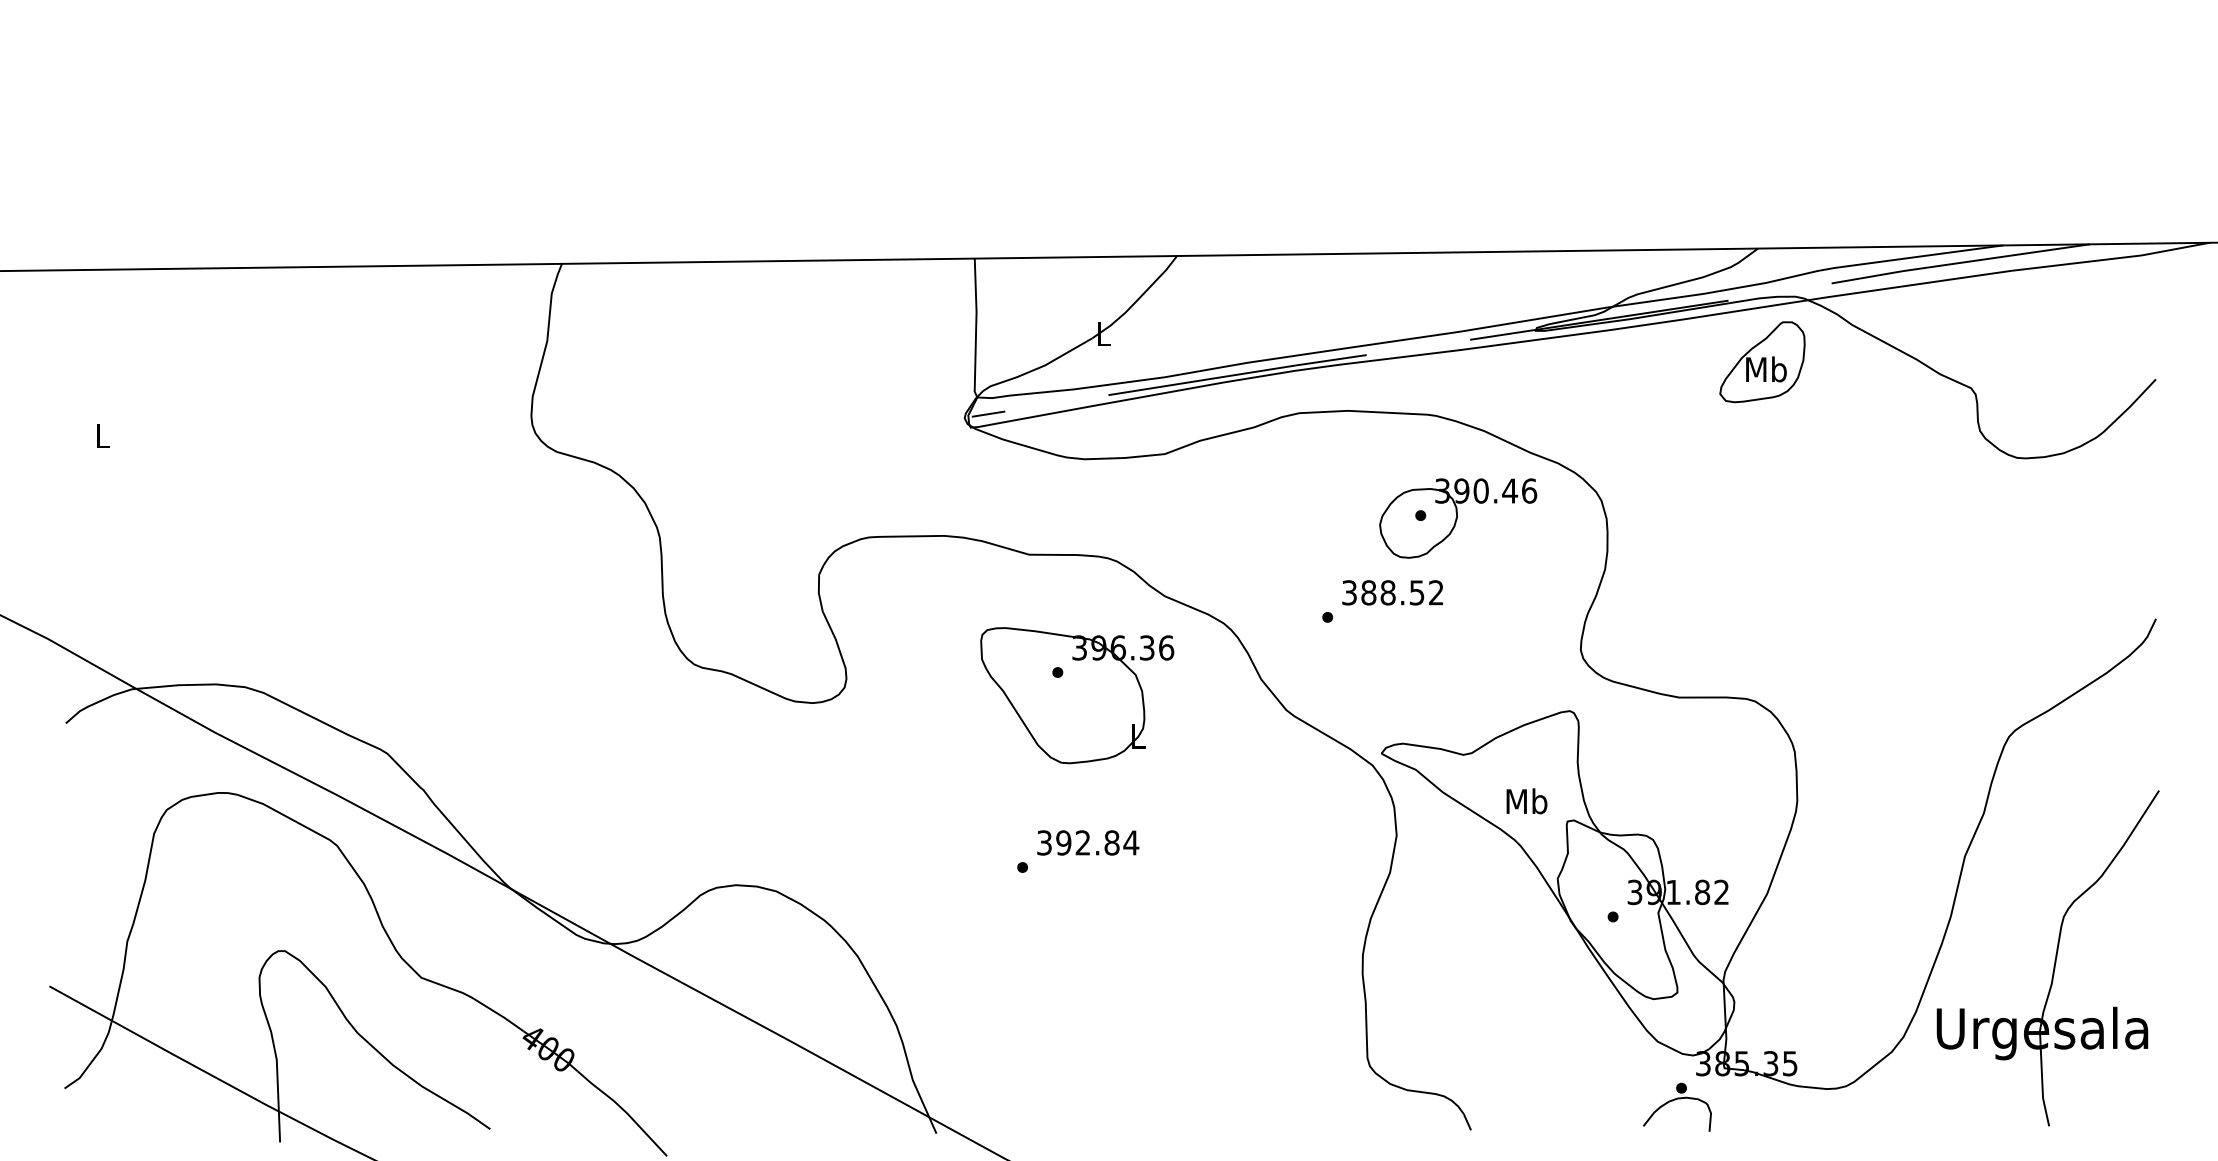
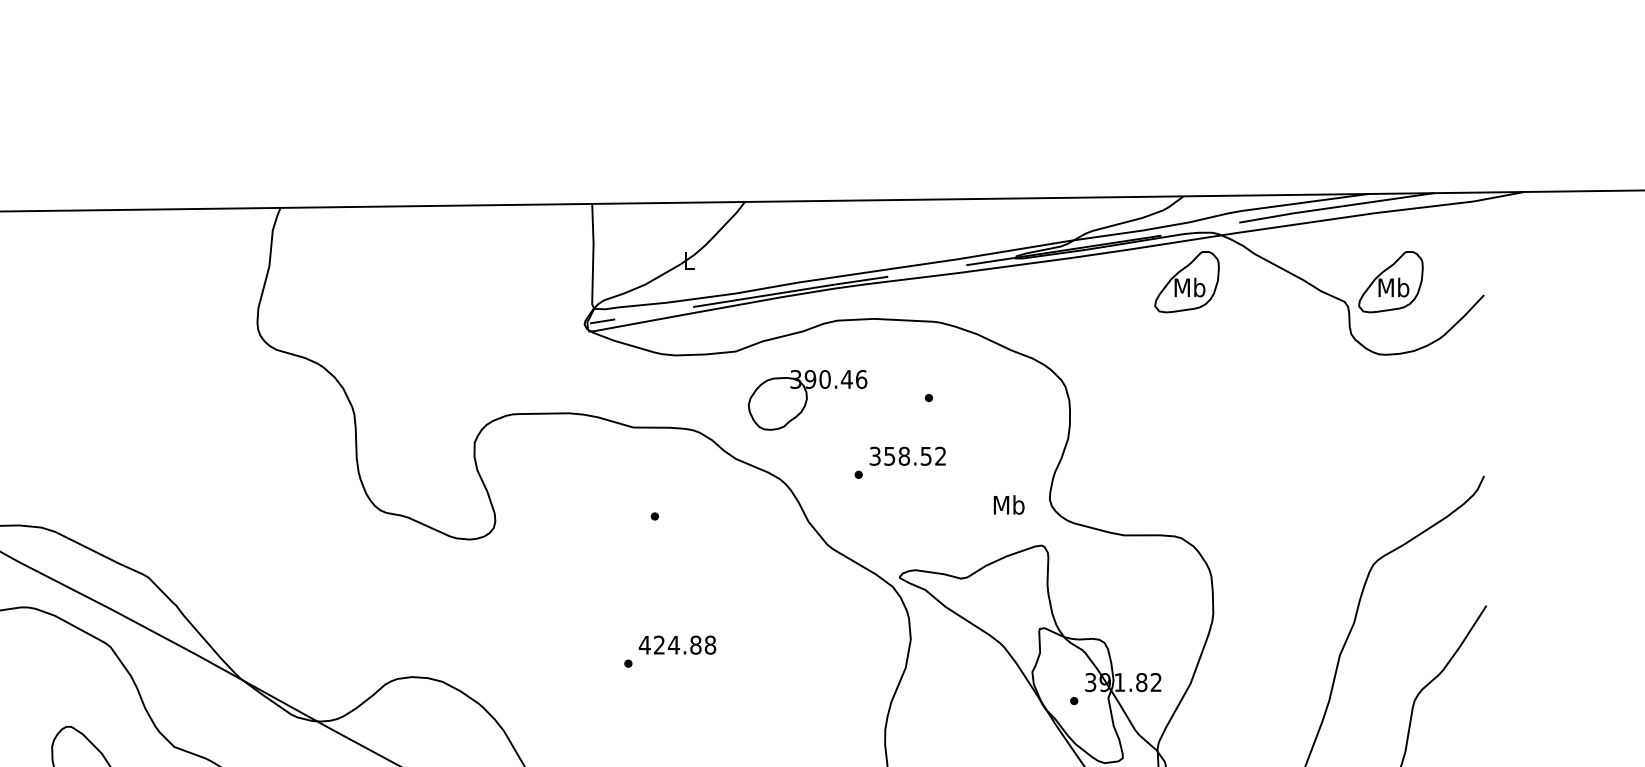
part: (2032, 362) -> (1390, 282), added
part: (1458, 518) -> (807, 400), moved
text: (1368, 592) -> (889, 456), 388.52 -> 358.52
part: (1077, 695) -> (669, 533), removed
text: (1526, 801) -> (1008, 505), moved
text: (1087, 842) -> (677, 644), 392.84 -> 424.88

